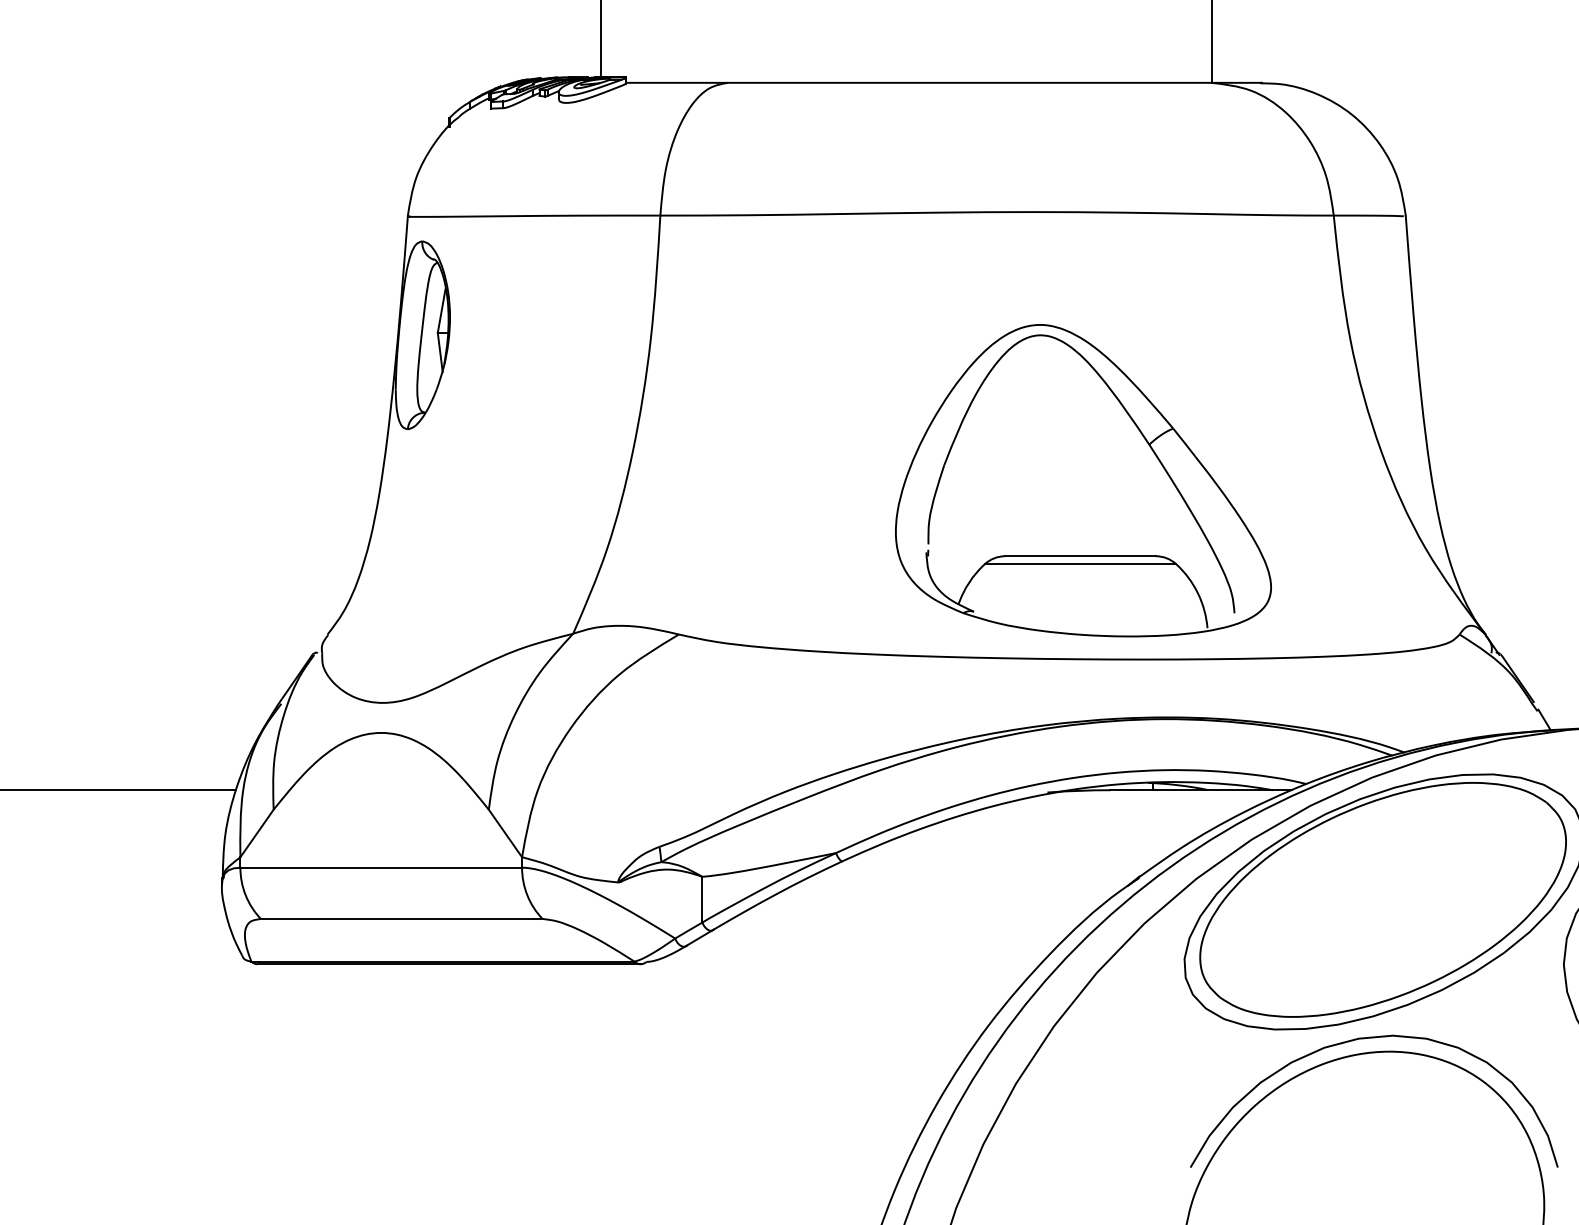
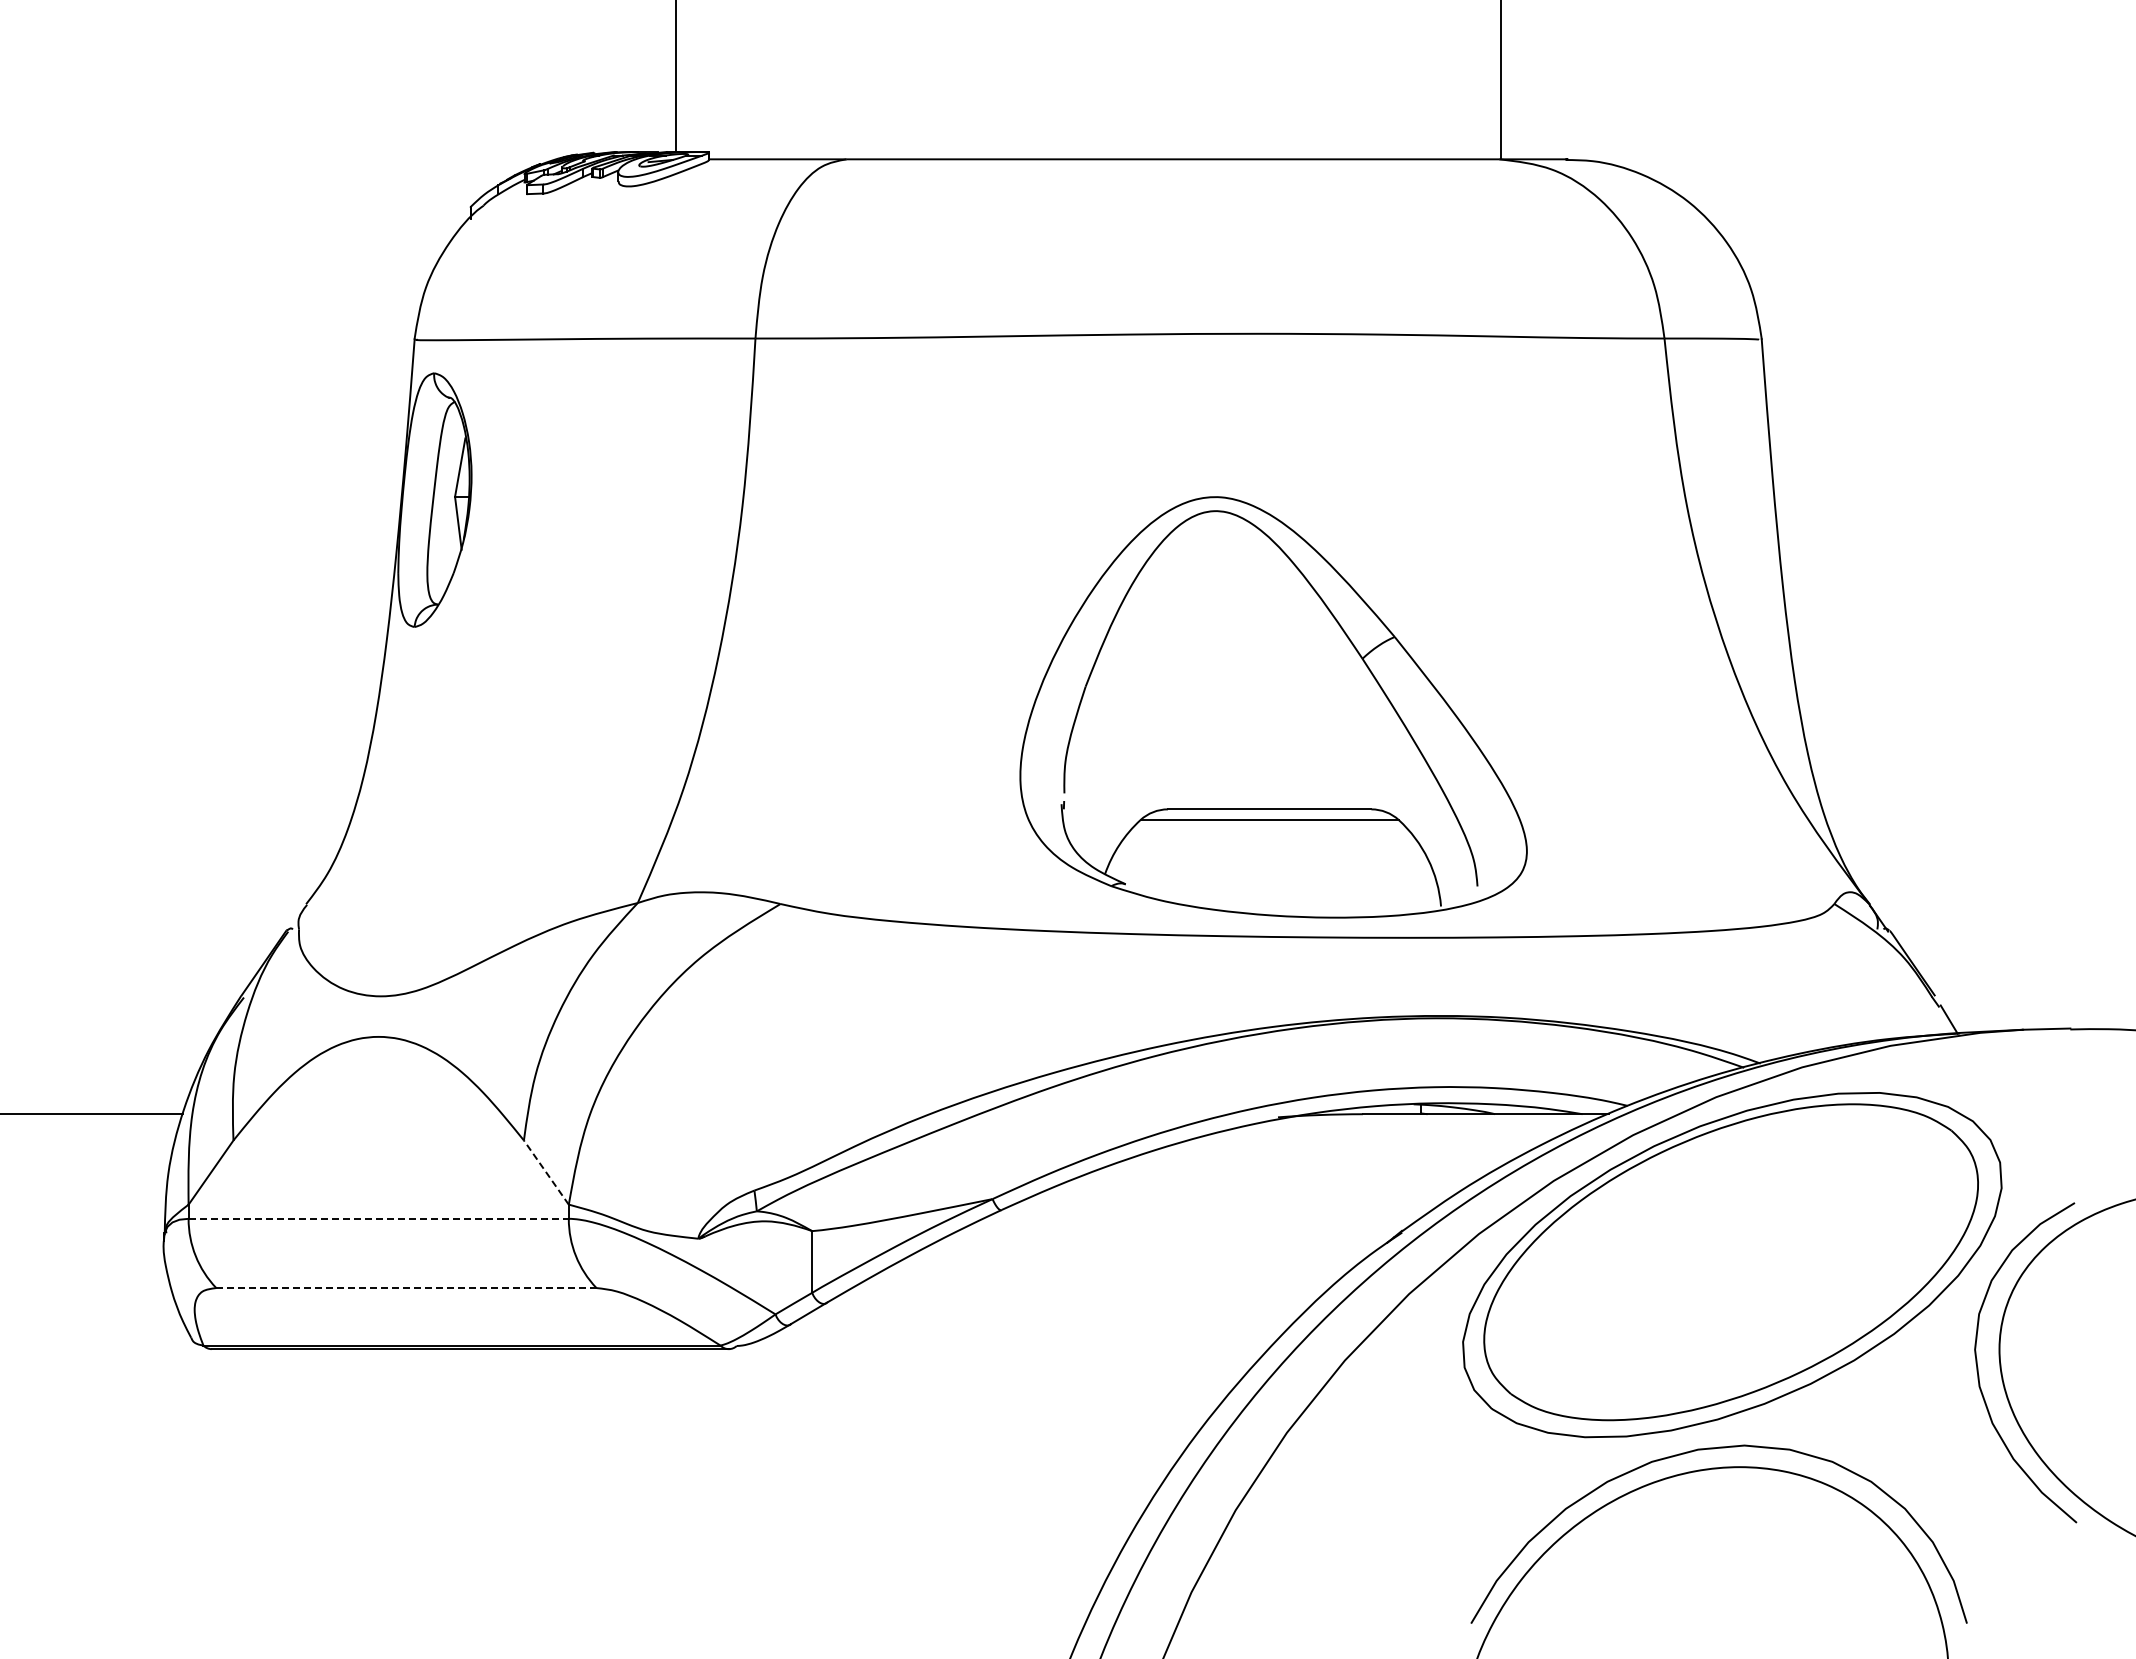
part: (1083, 480) -> (1273, 707), moved
line: (505, 833) -> (546, 1172), solid -> dashed
line: (381, 867) -> (379, 1218), solid -> dashed
line: (401, 919) -> (405, 1288), solid -> dashed

